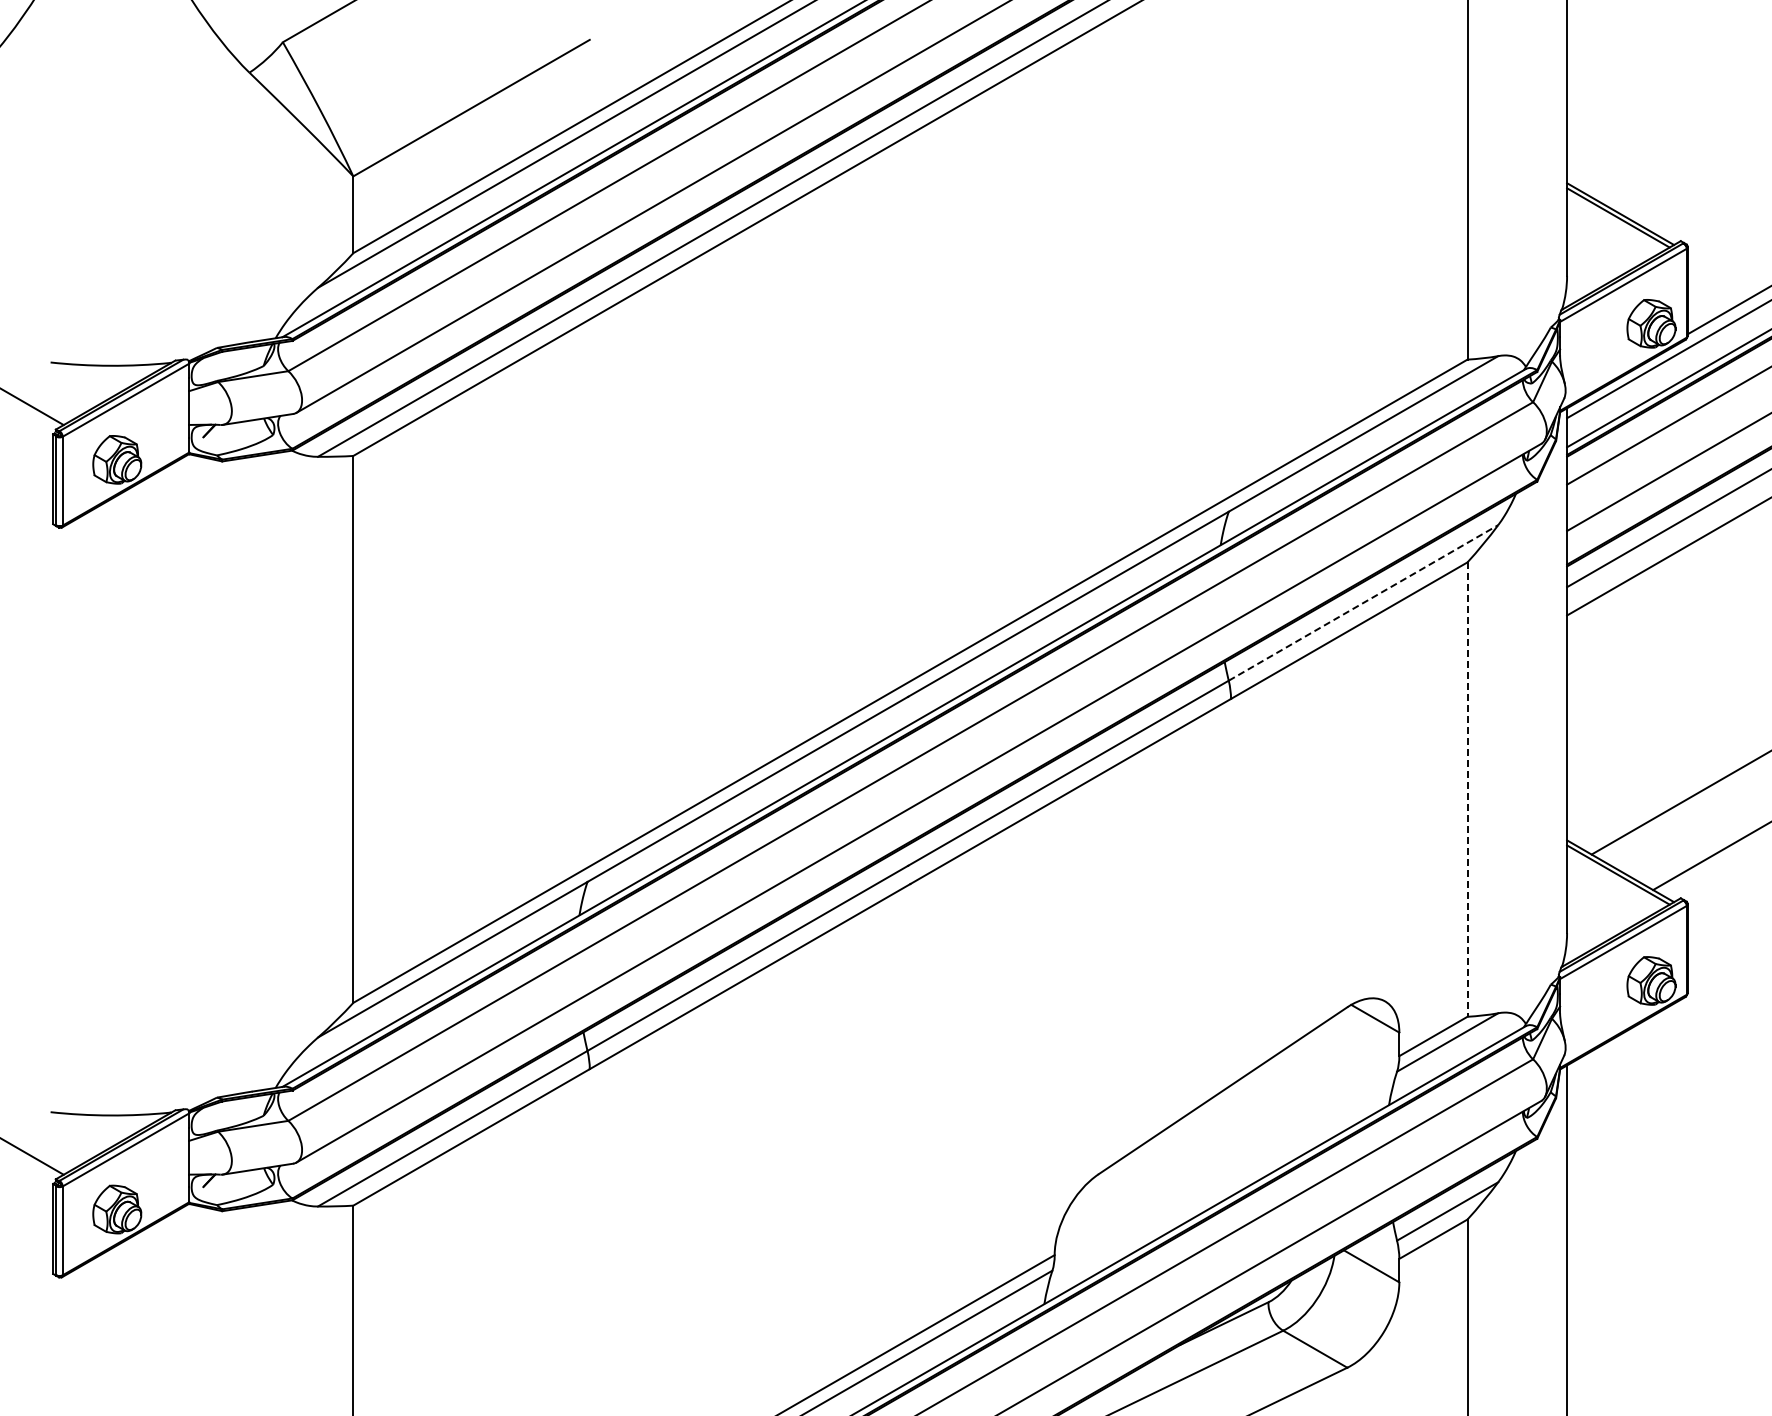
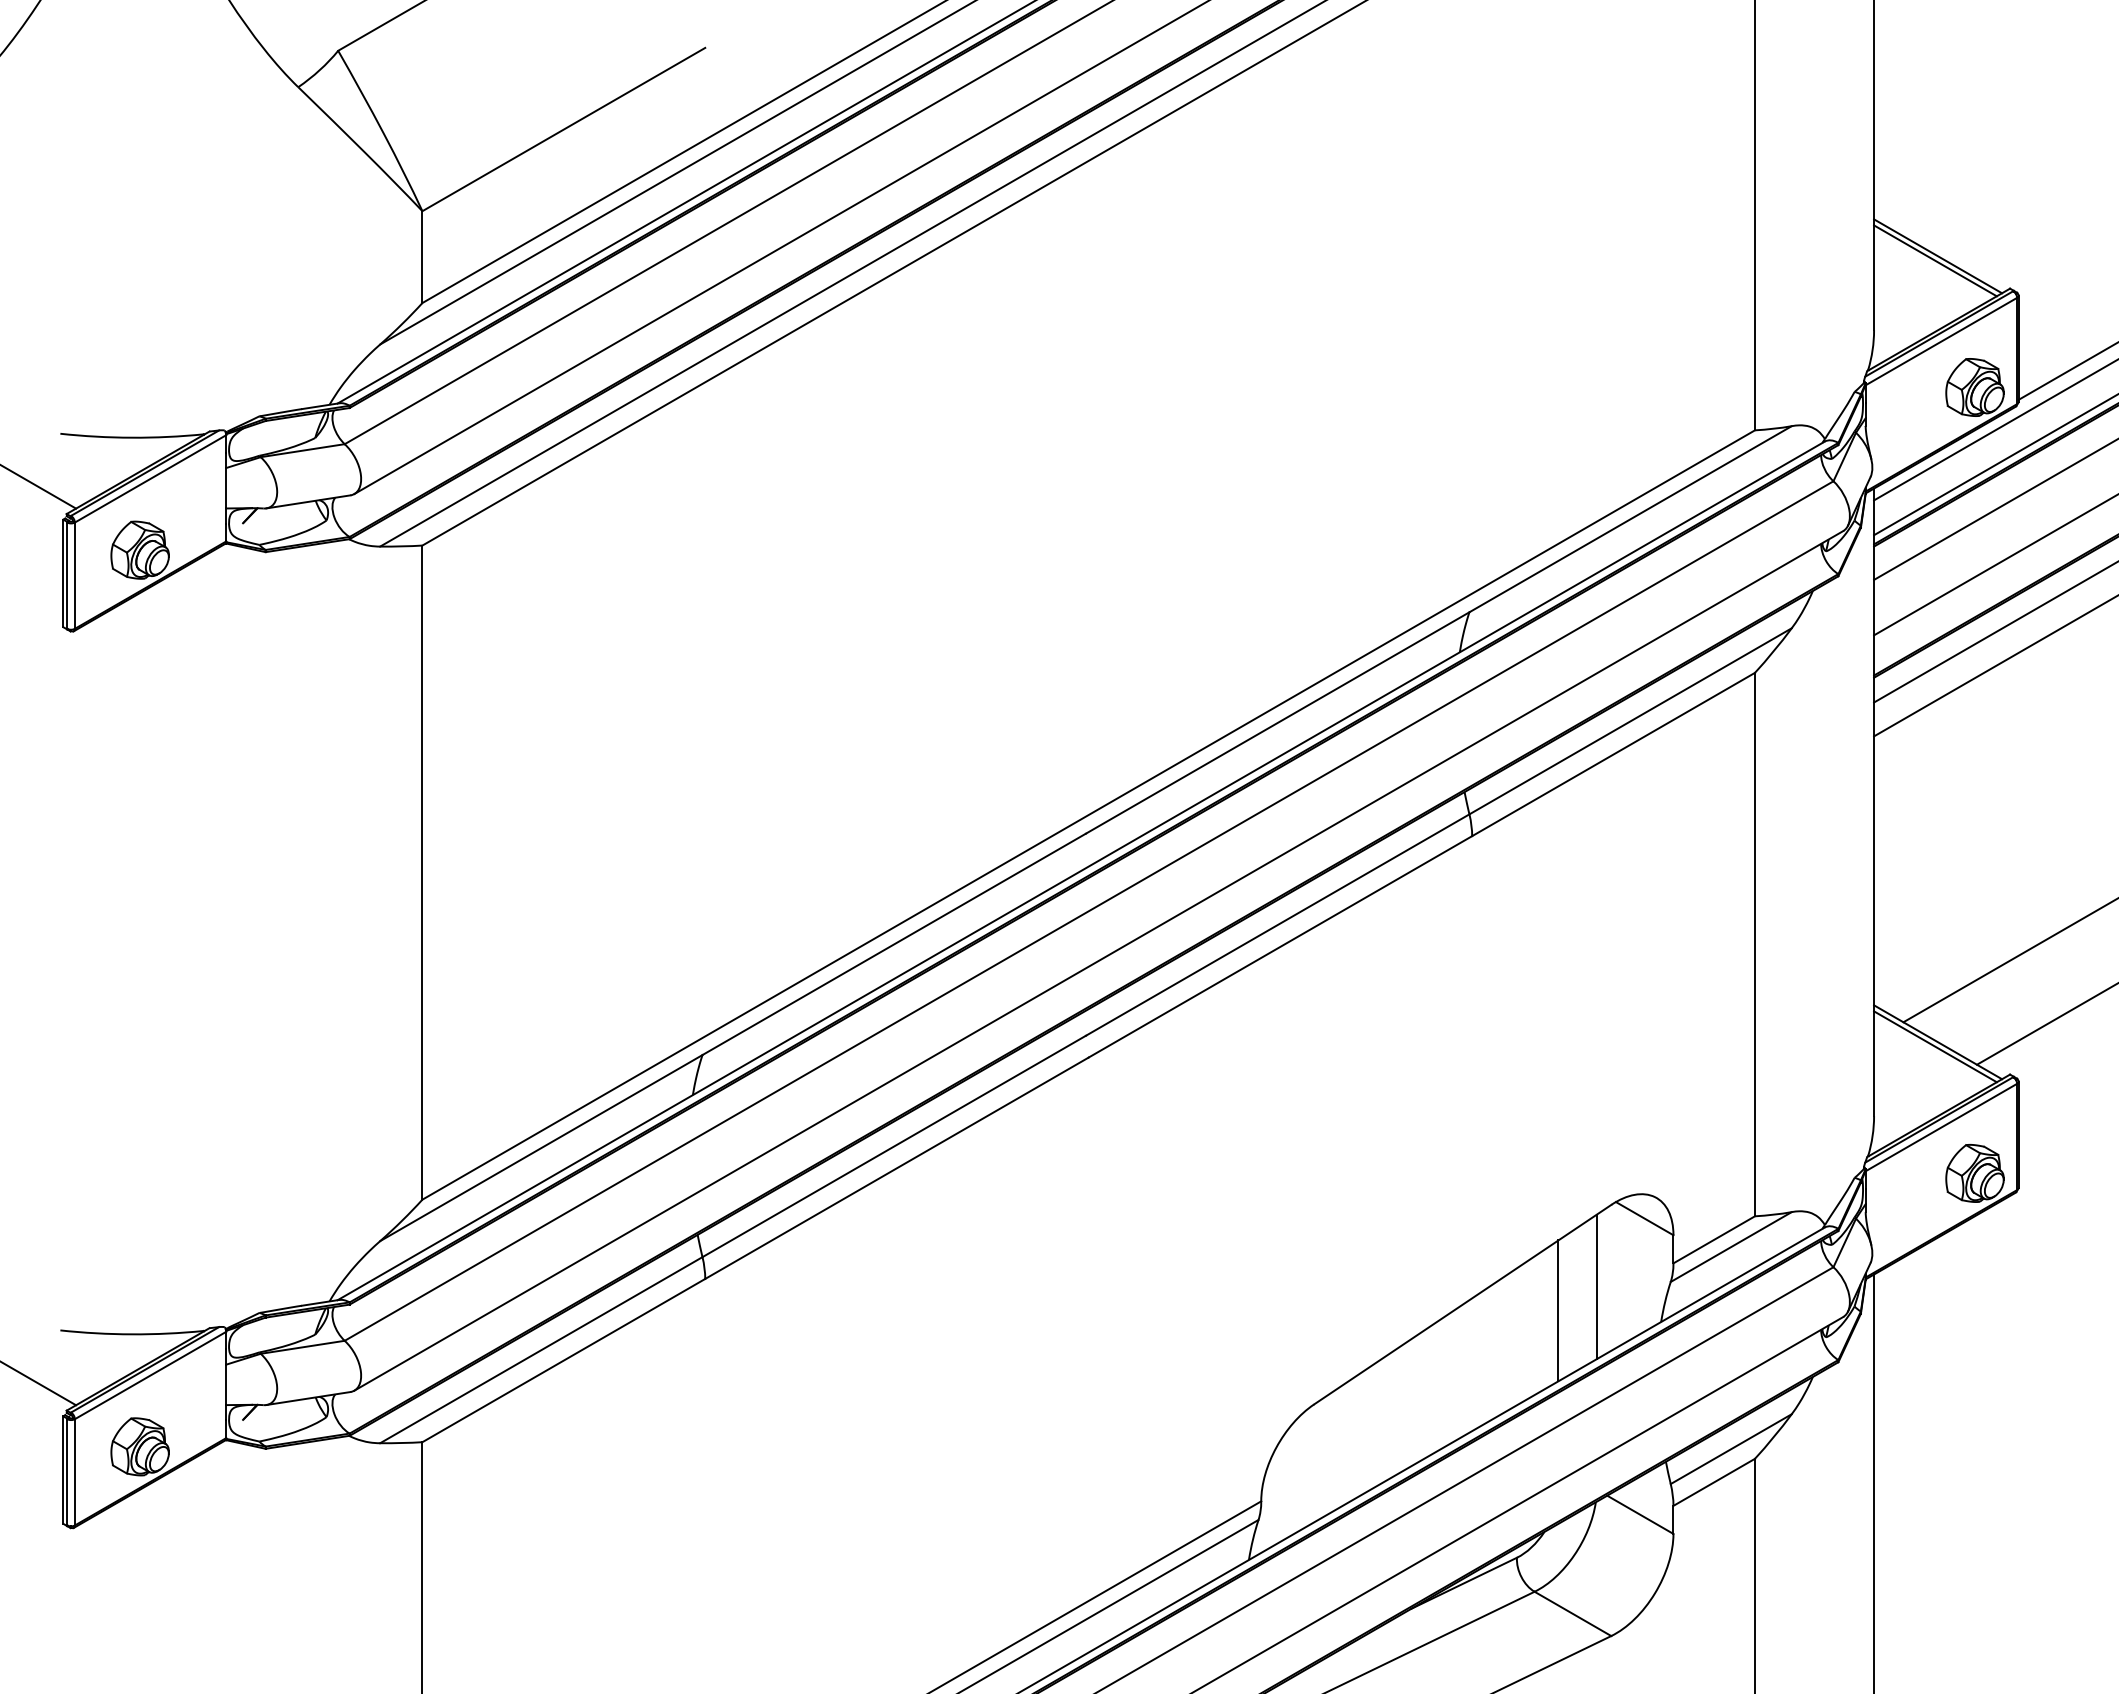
line: (1363, 602) -> (1630, 720), dashed -> solid
line: (1467, 790) -> (1754, 945), dashed -> solid
line: (1335, 1075) -> (1597, 1286), added
line: (1303, 1095) -> (1558, 1310), added

